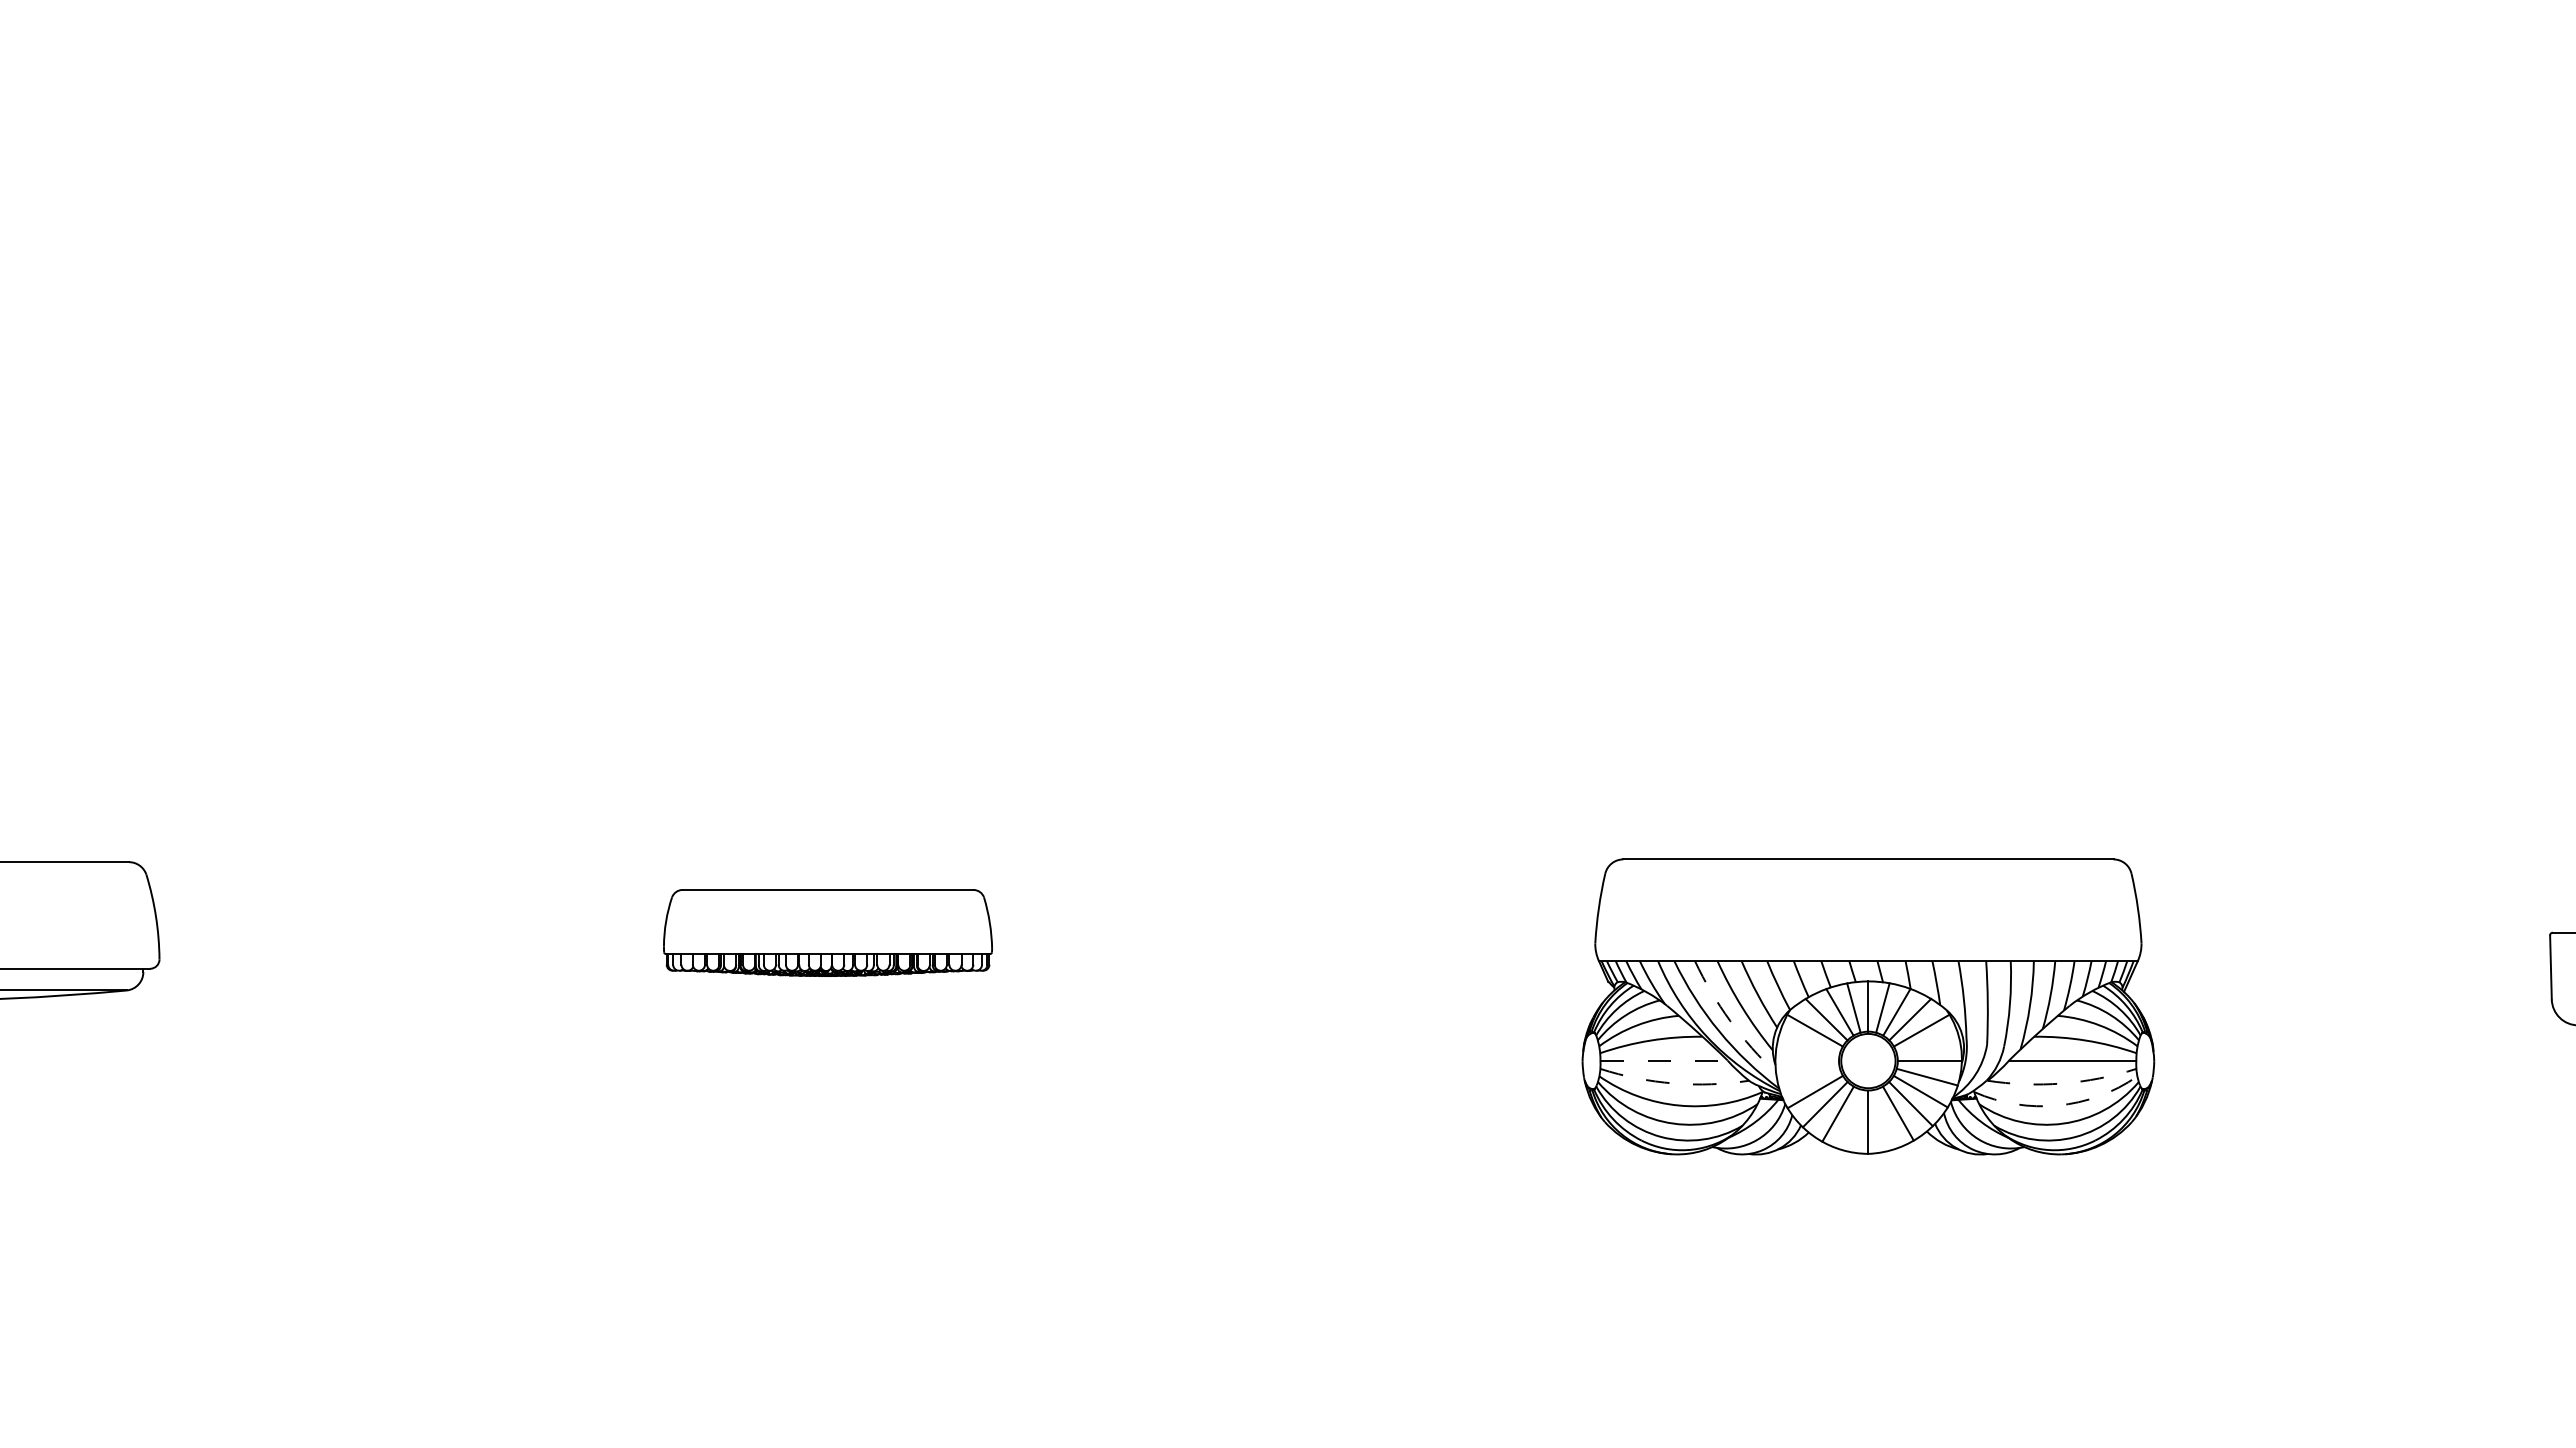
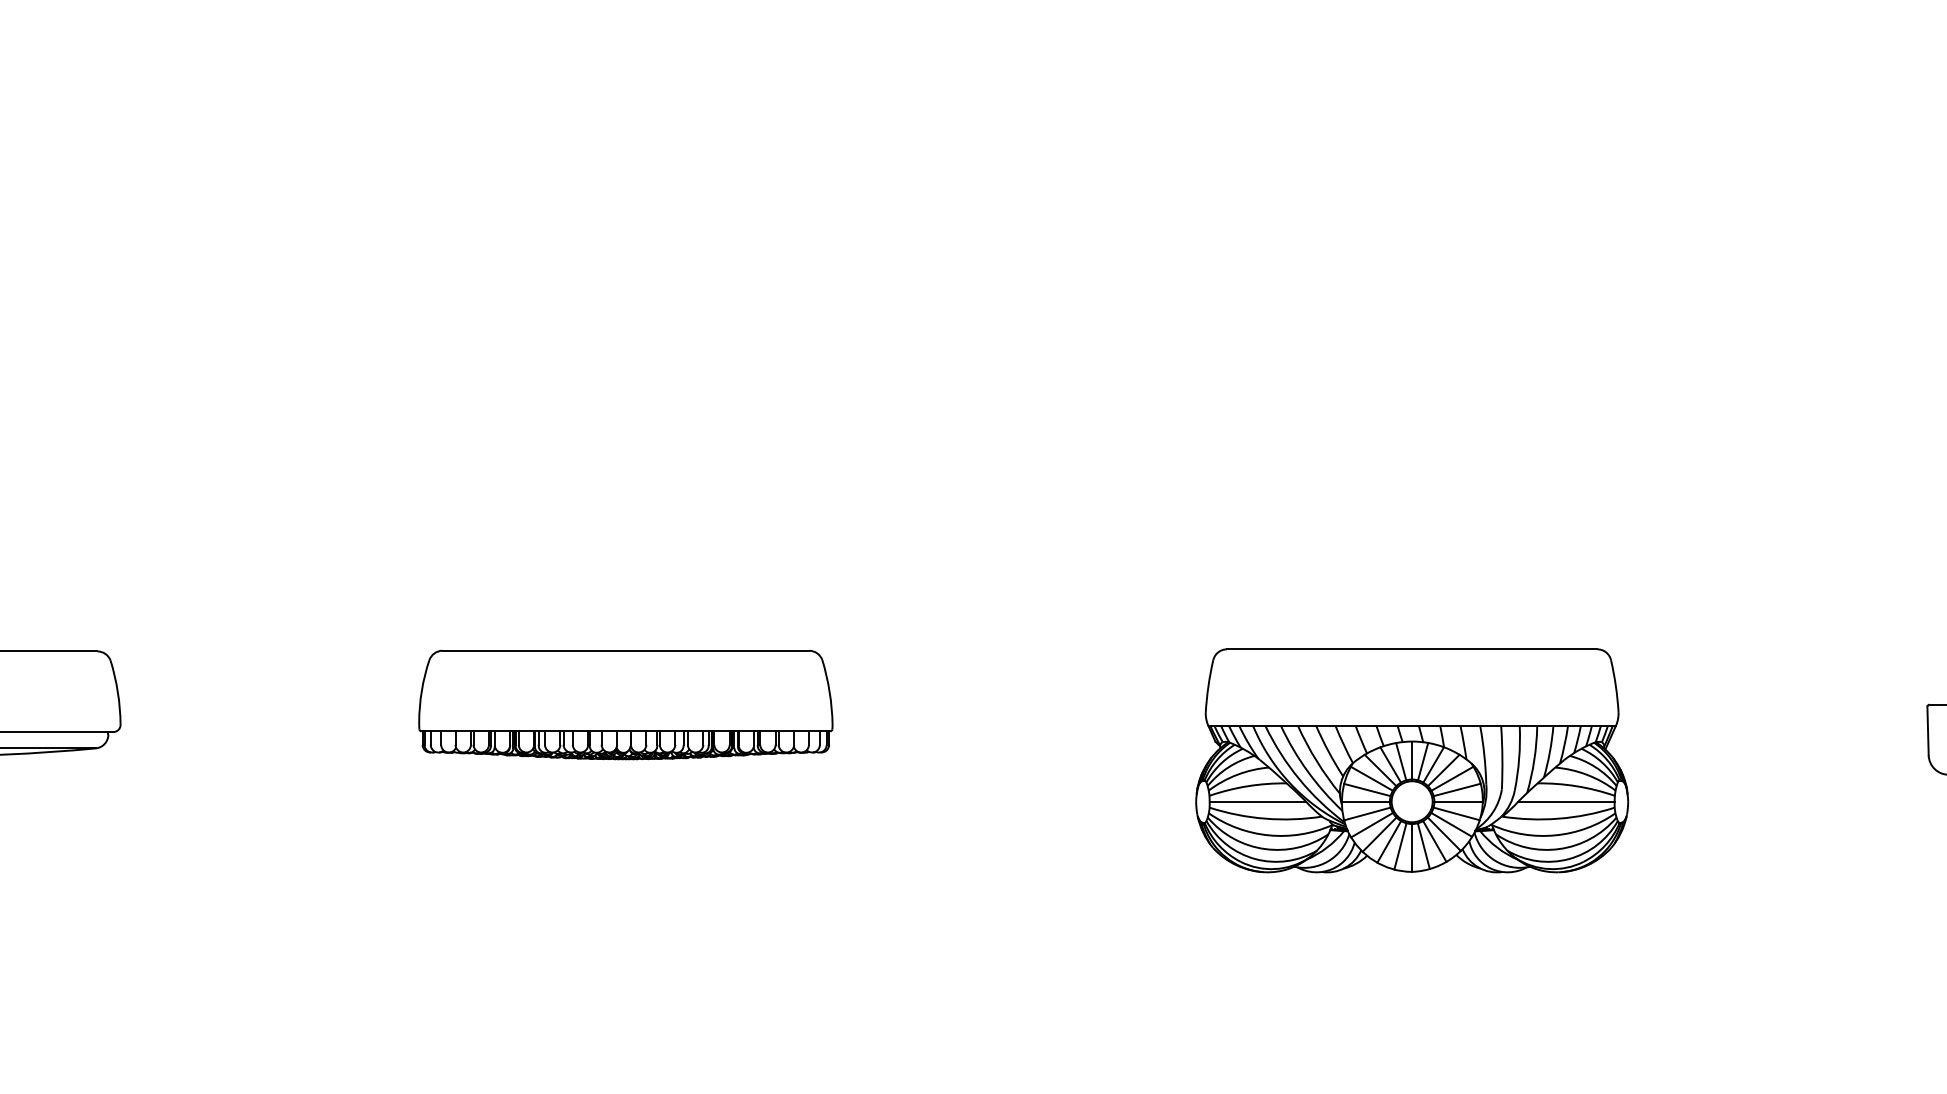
part: (827, 932) -> (625, 704), size x1.67
arc: (1730, 1020) -> (1307, 771), dashed -> solid
line: (1808, 1045) -> (1366, 789), added
line: (1927, 1045) -> (1456, 789), added
line: (1664, 1060) -> (1258, 801), dashed -> solid
line: (1806, 1061) -> (1365, 802), added
line: (1809, 1076) -> (1367, 813), added
arc: (1674, 1083) -> (1265, 818), dashed -> solid
arc: (2062, 1083) -> (1558, 818), dashed -> solid
arc: (2057, 1105) -> (1555, 835), dashed -> solid
line: (1852, 1119) -> (1400, 845), added
line: (1883, 1119) -> (1423, 845), added

